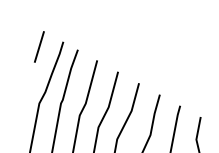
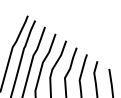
line: (38, 47) -> (14, 17), removed

